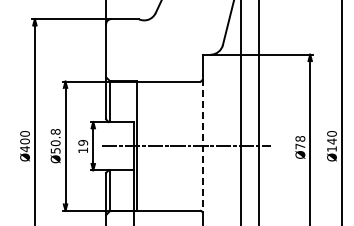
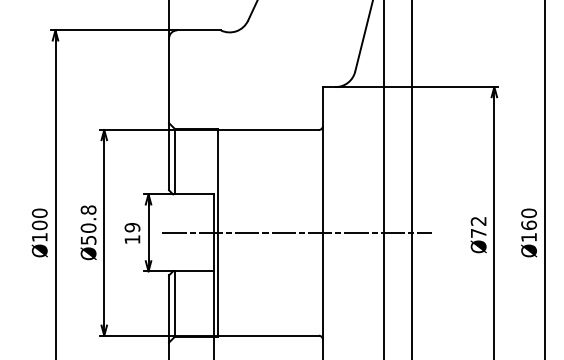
text: (300, 138) -> (478, 220), Ø78 -> Ø72
text: (331, 141) -> (528, 225), Ø140 -> Ø160
line: (202, 146) -> (322, 233), dashed -> solid
text: (24, 149) -> (38, 238), Ø400 -> Ø100

